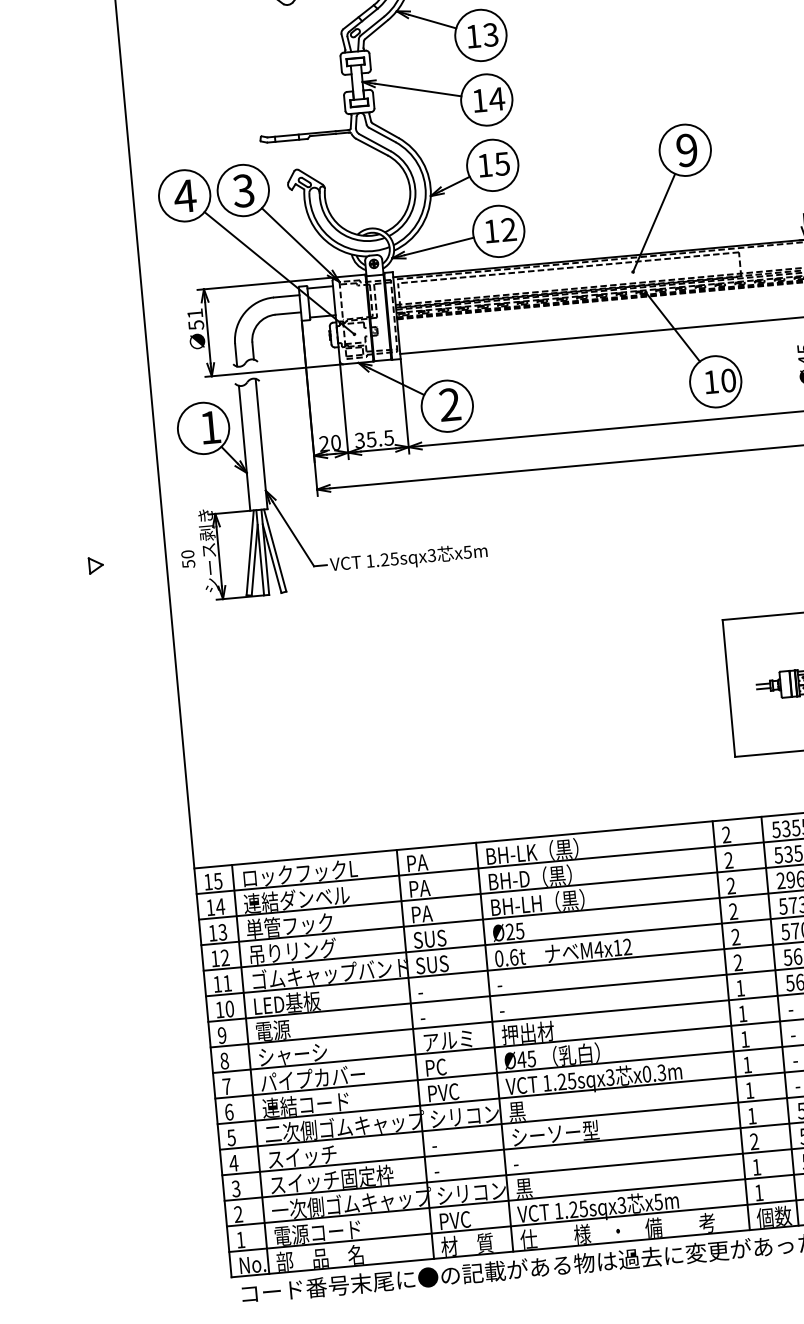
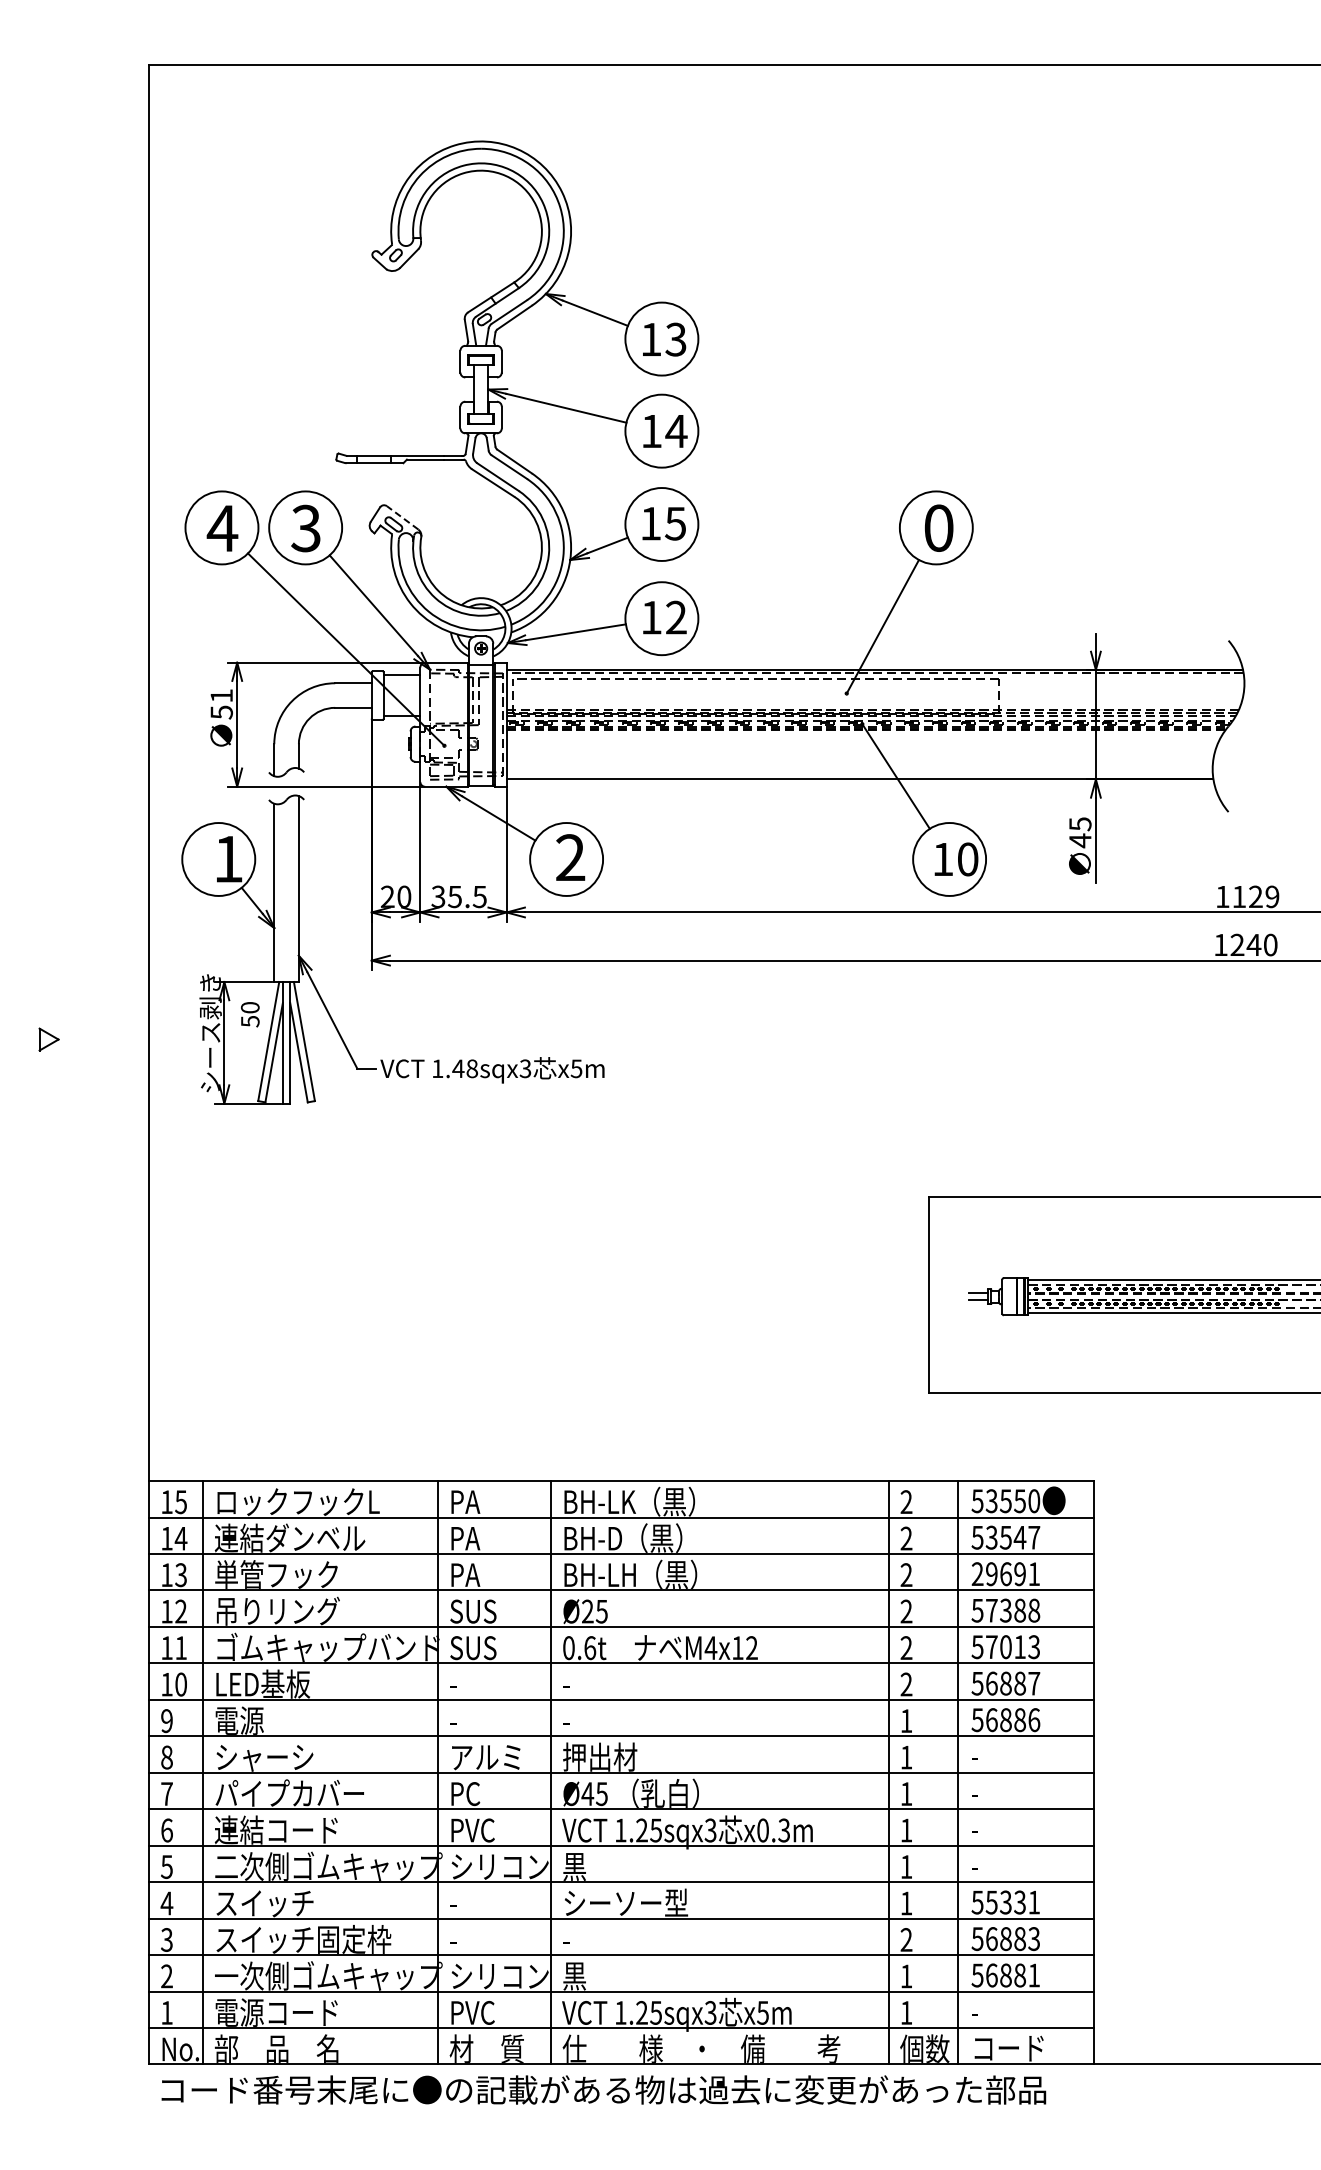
text: (686, 149) -> (938, 527), 9 -> 0
line: (310, 177) -> (402, 517), solid -> dashed
text: (188, 559) -> (250, 1014), moved
text: (389, 559) -> (465, 1068), 1.25sqx3 -> 1.48sqx3

